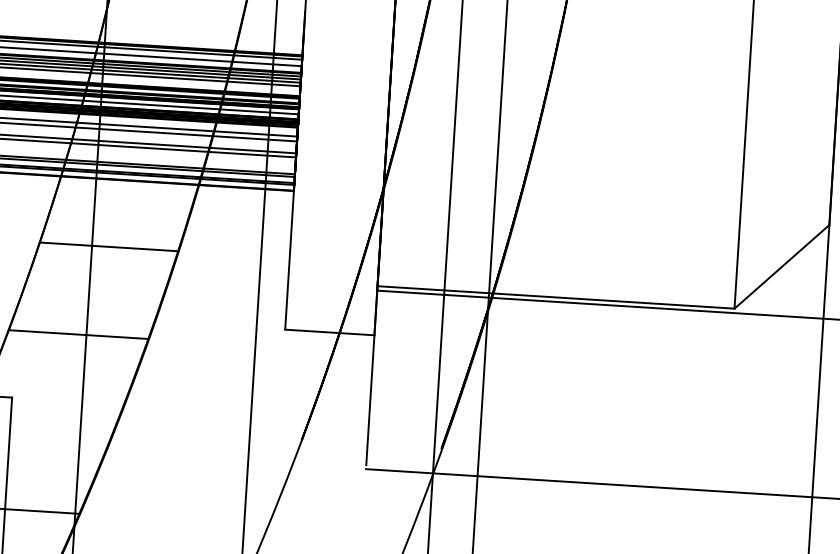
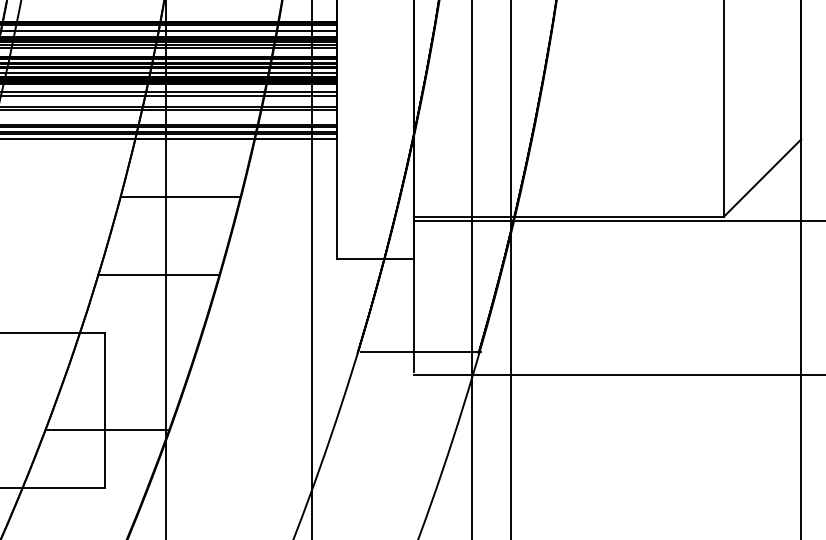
line: (374, 443) -> (420, 352), added

